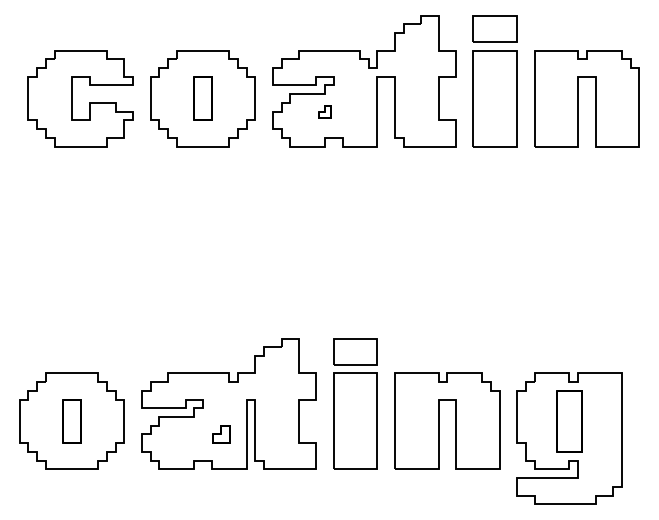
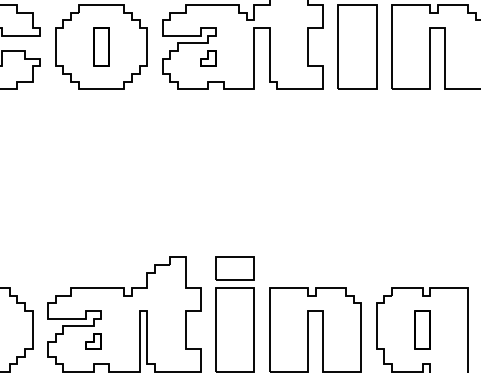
part: (324, 111) -> (207, 58), size x1.43
part: (569, 421) -> (422, 330), size x0.71
part: (221, 434) -> (94, 341), moved

